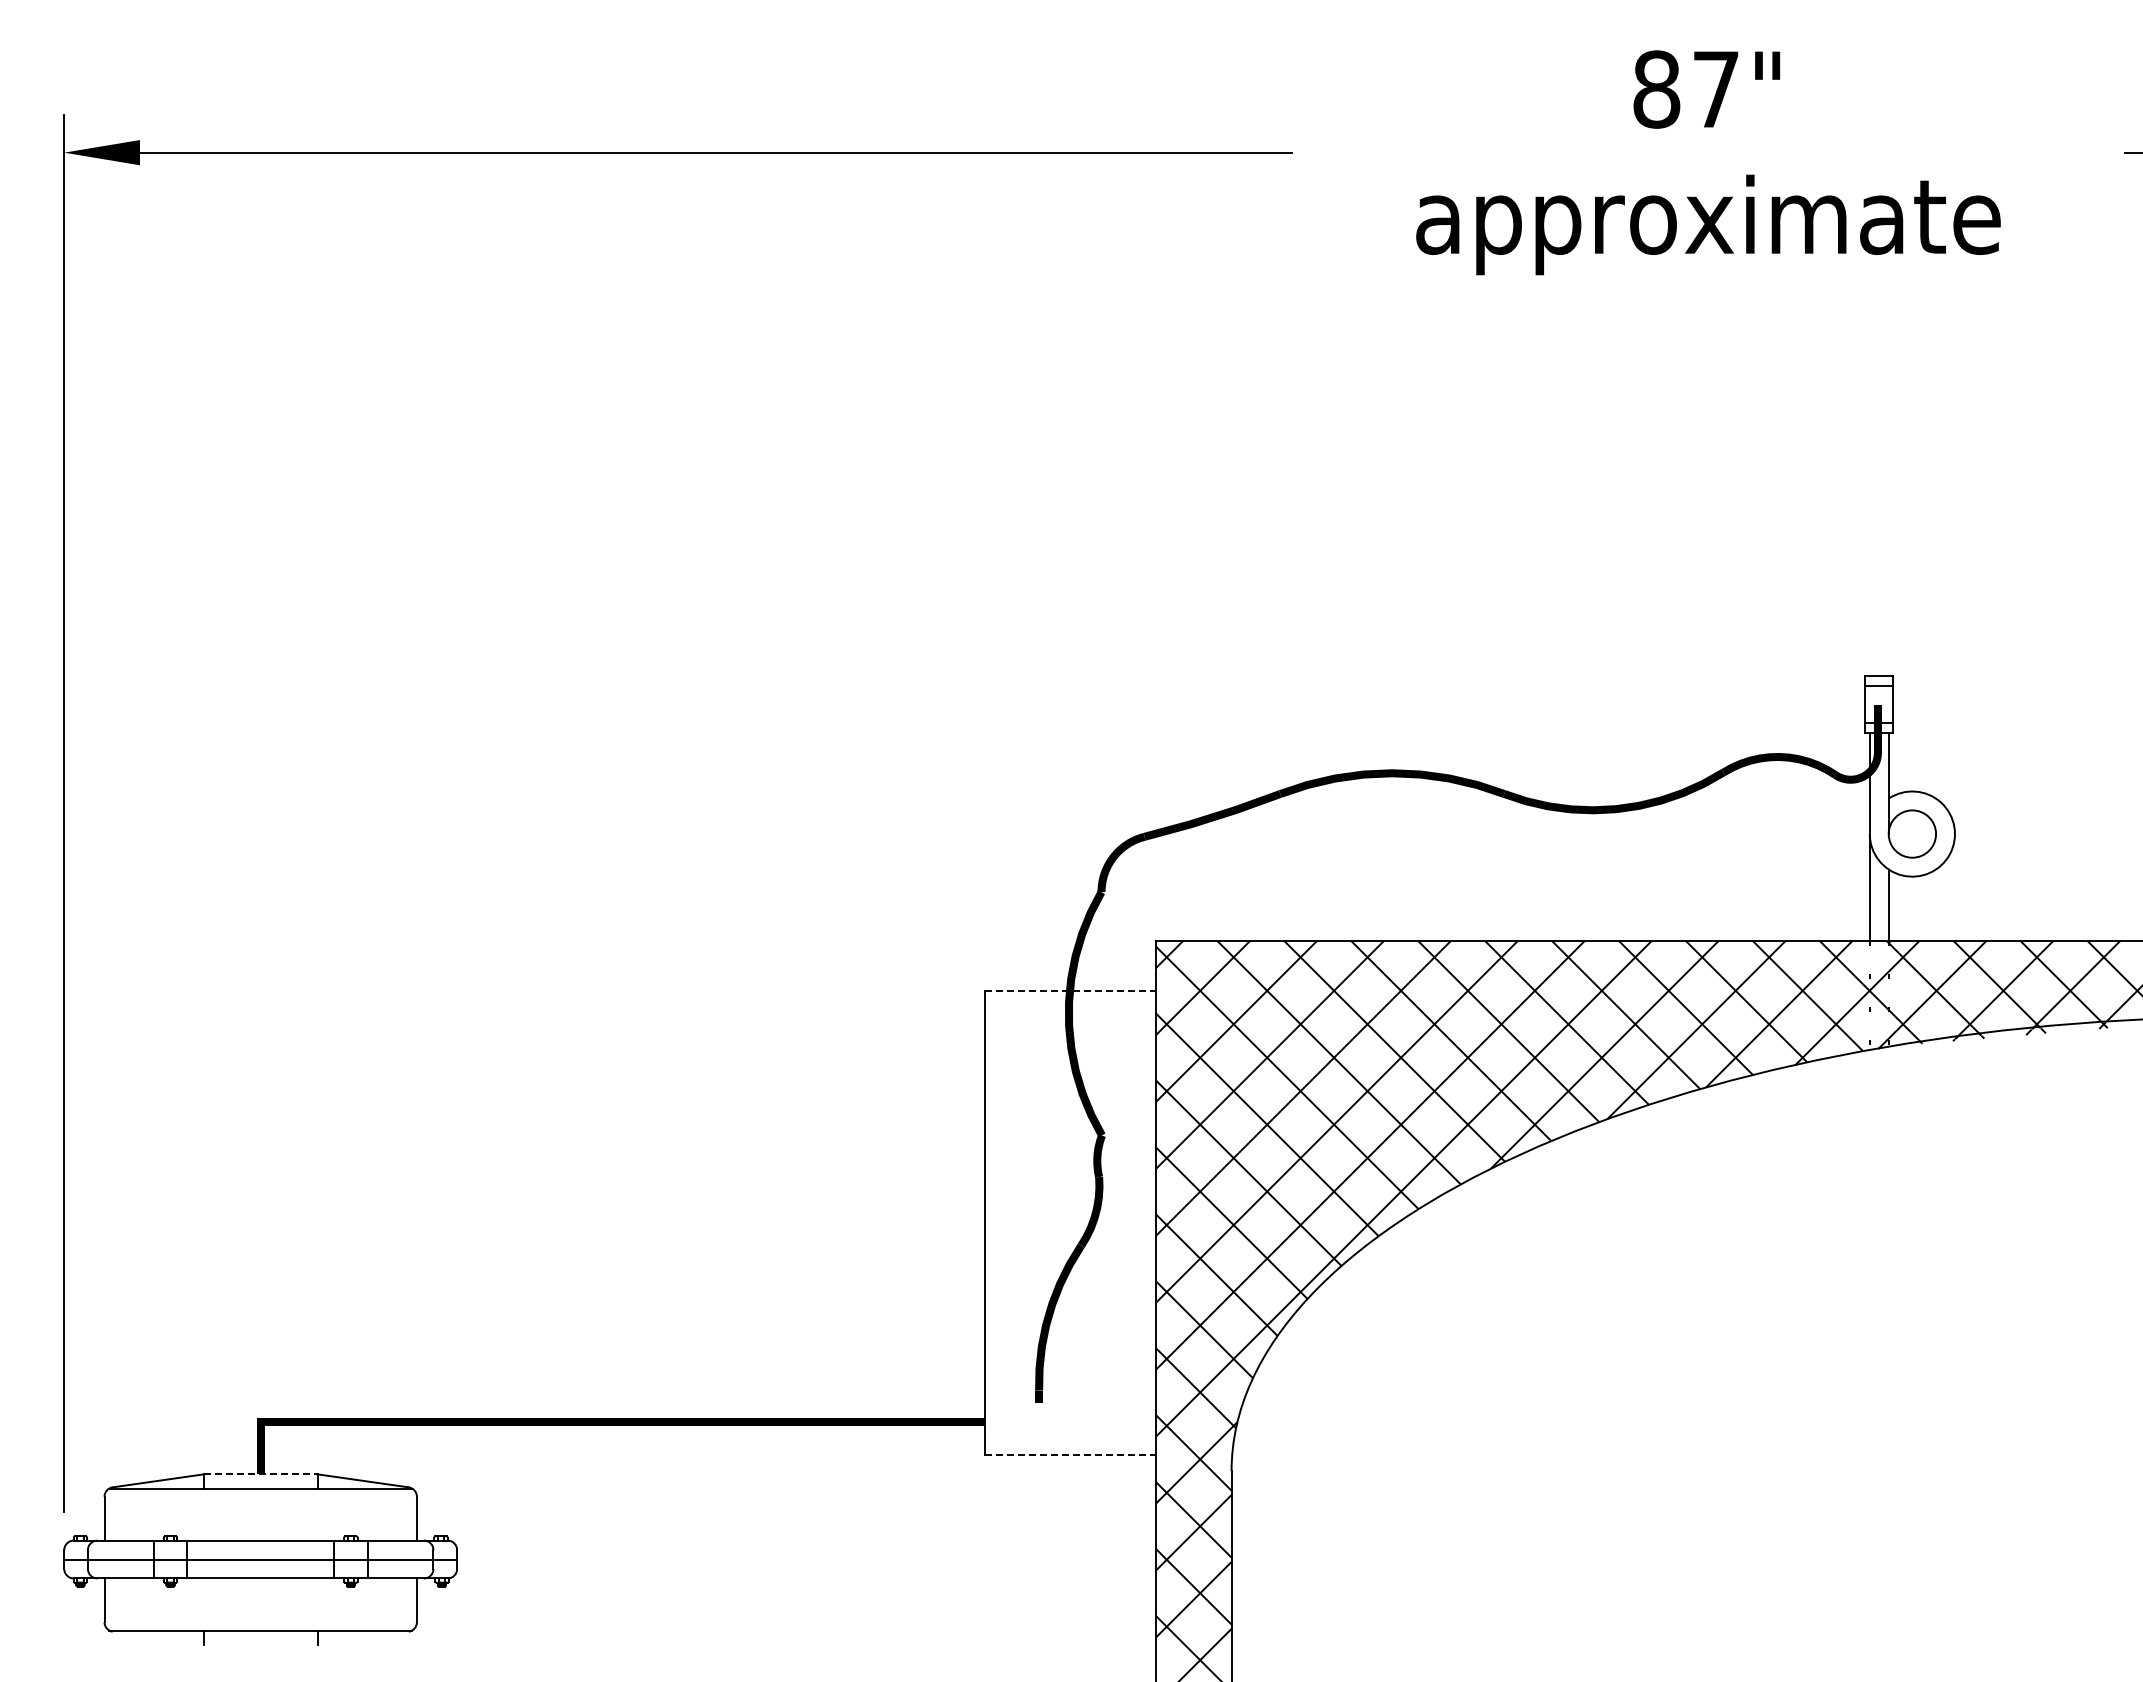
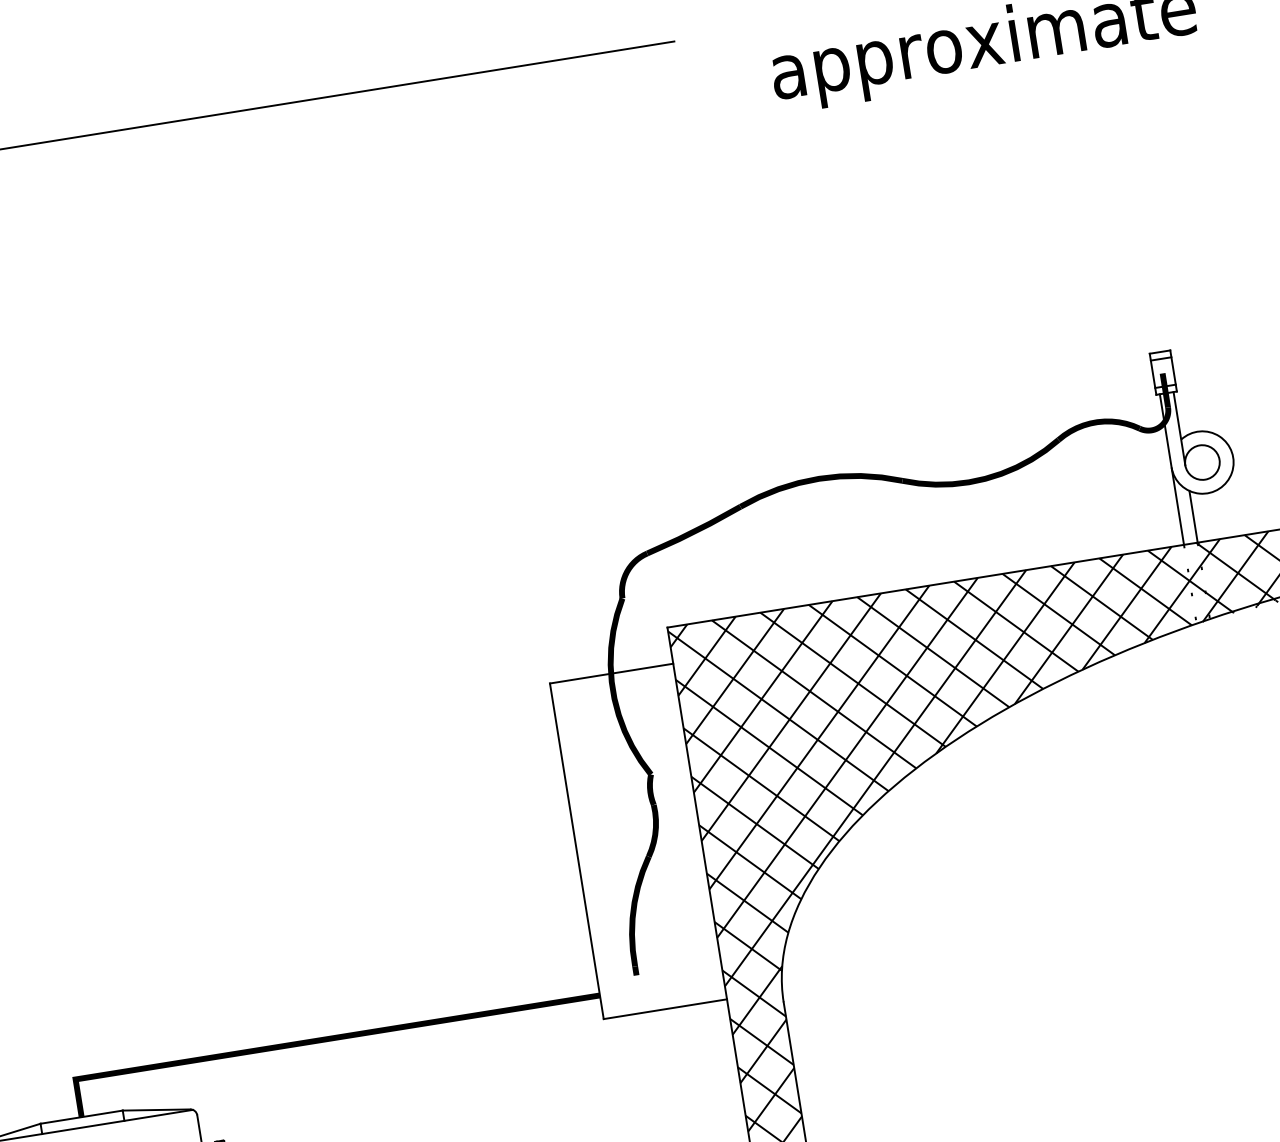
line: (1071, 991) -> (612, 673), dashed -> solid
line: (1071, 1454) -> (665, 1008), dashed -> solid
line: (260, 1474) -> (81, 1117), dashed -> solid

